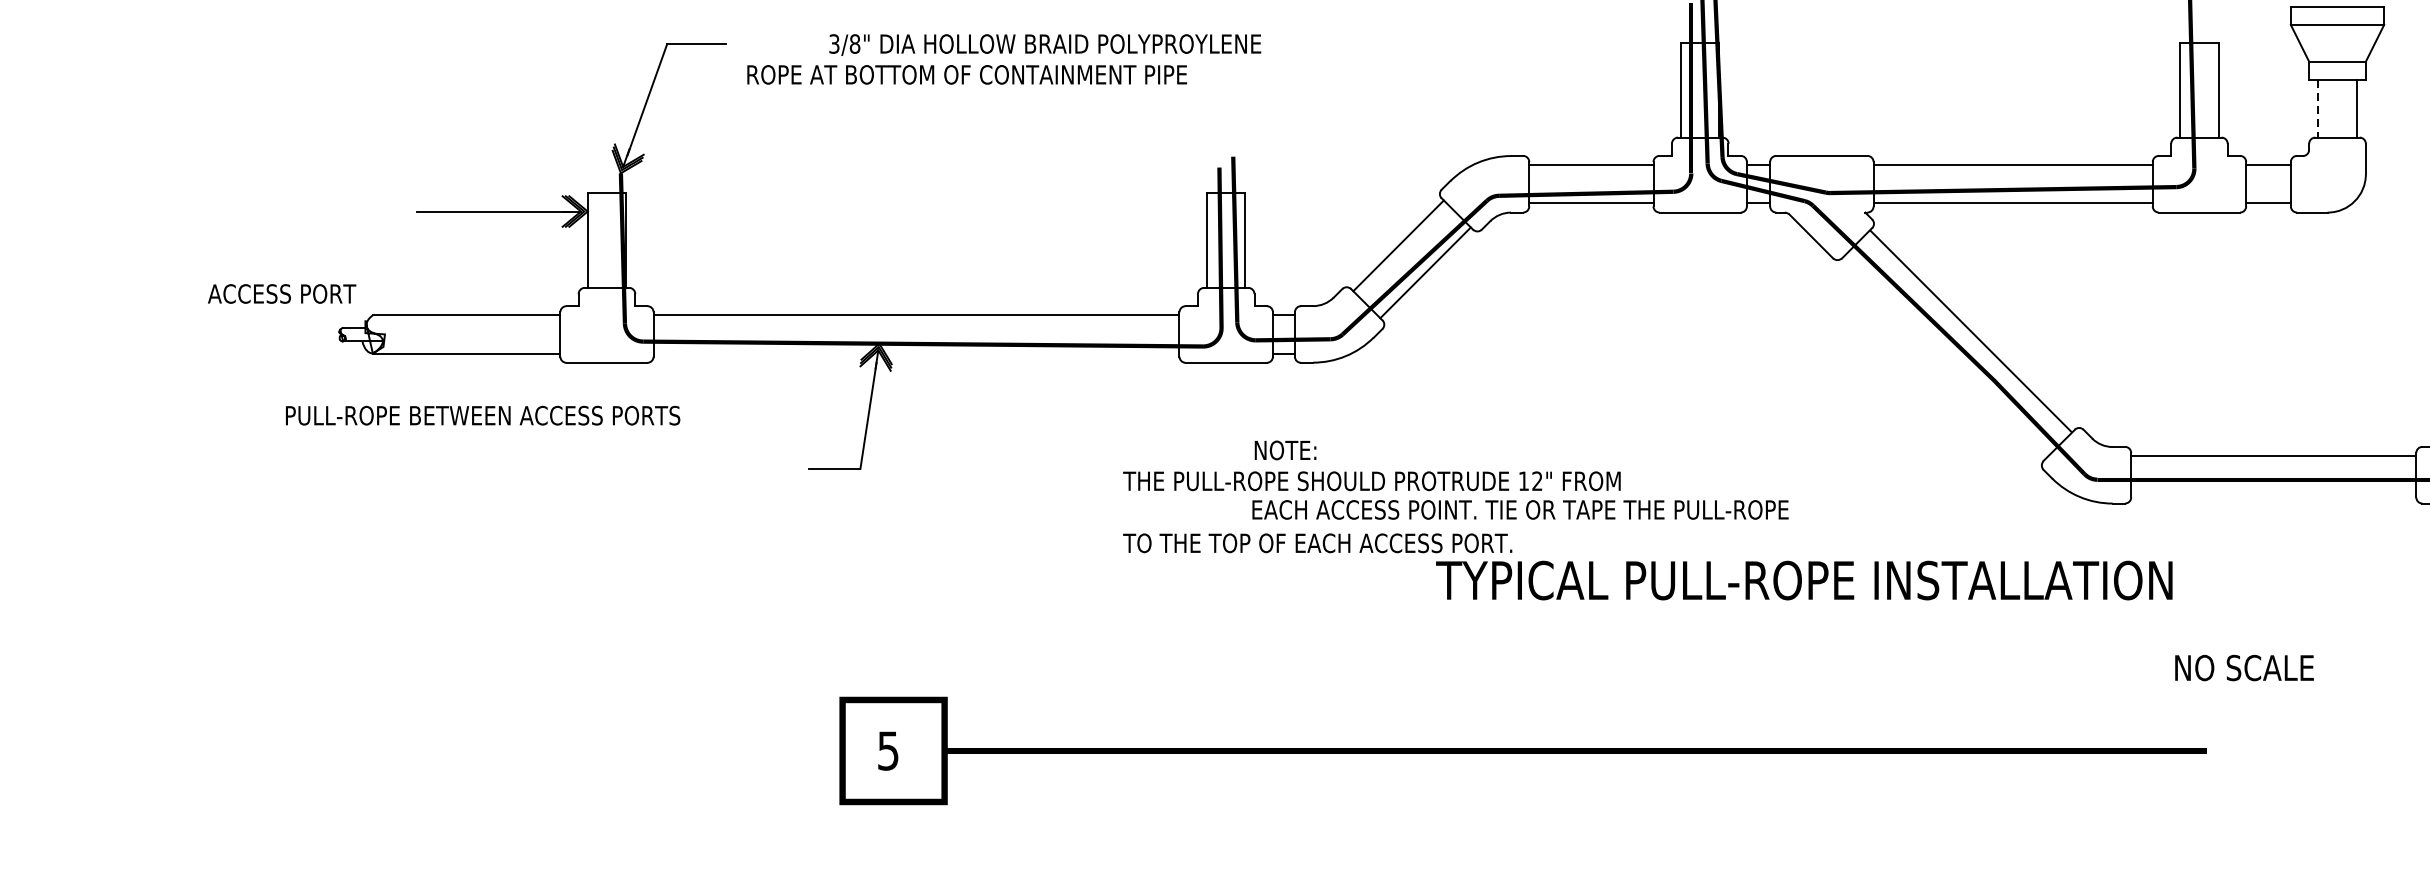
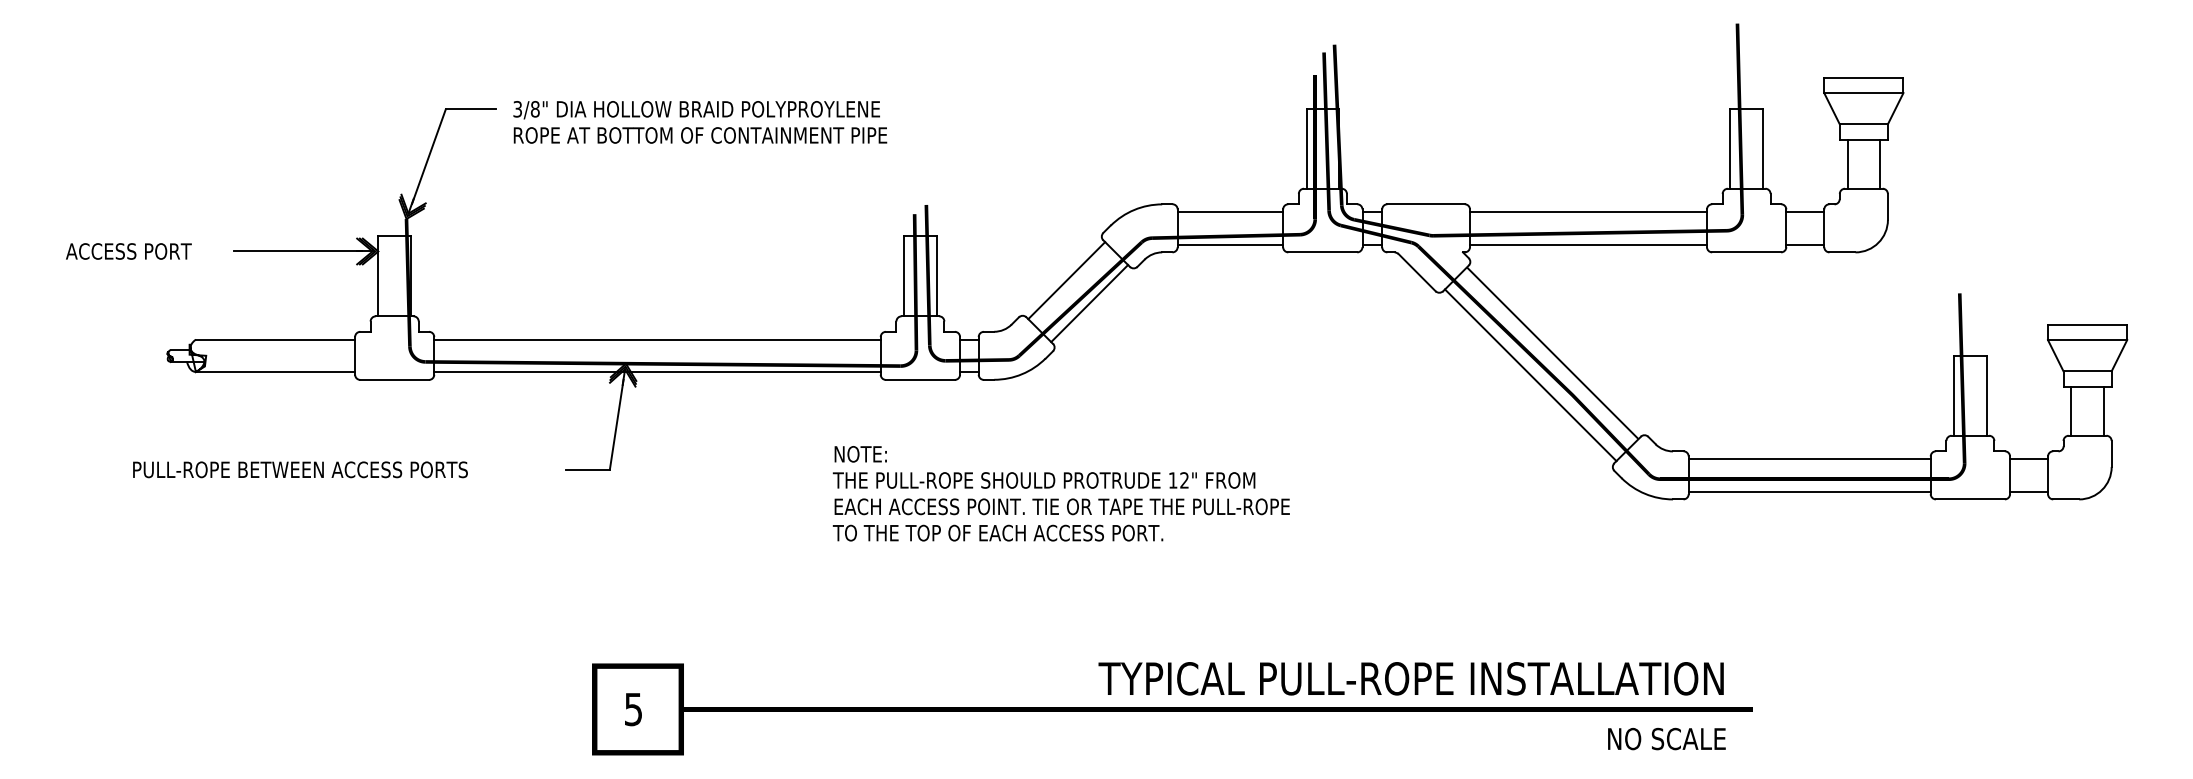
text: (1044, 45) -> (696, 110), moved
line: (2318, 109) -> (1847, 164), dashed -> solid
text: (281, 293) -> (128, 251), moved
line: (916, 354) -> (657, 372), added
line: (1944, 357) -> (1530, 375), added
text: (483, 415) -> (300, 469), moved
text: (1285, 450) -> (860, 454), moved
line: (2273, 494) -> (1809, 491), added
text: (1519, 509) -> (1061, 506), moved
text: (1803, 580) -> (1410, 678), moved
text: (2244, 667) -> (1666, 738), moved

